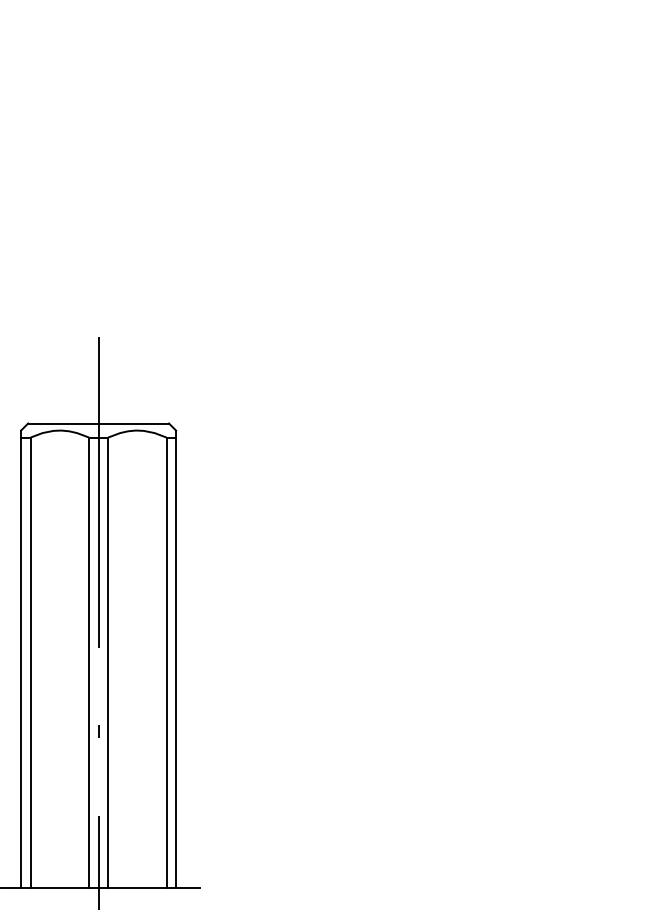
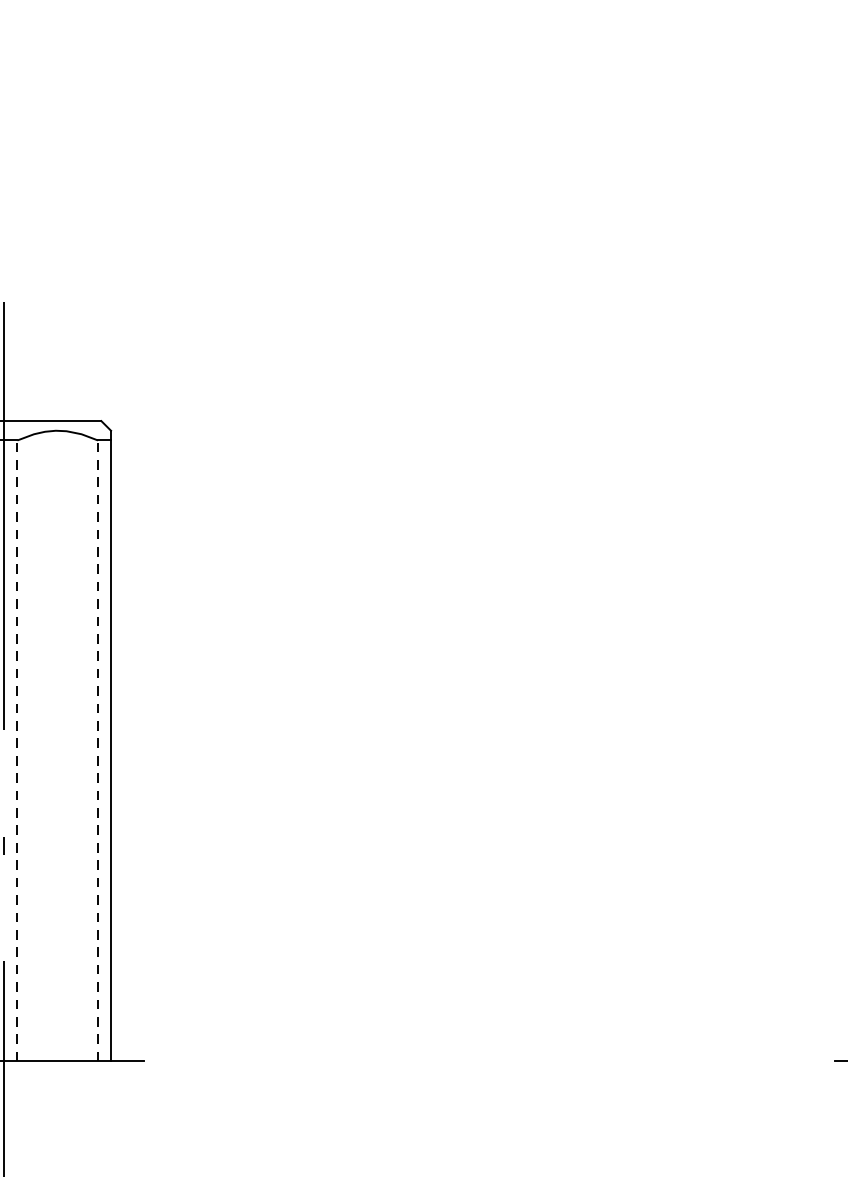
line: (108, 662) -> (17, 750), solid -> dashed
line: (166, 662) -> (97, 750), solid -> dashed

